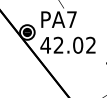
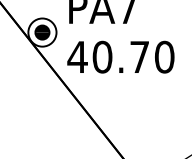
text: (74, 44) -> (132, 55), 42.02 -> 40.70

